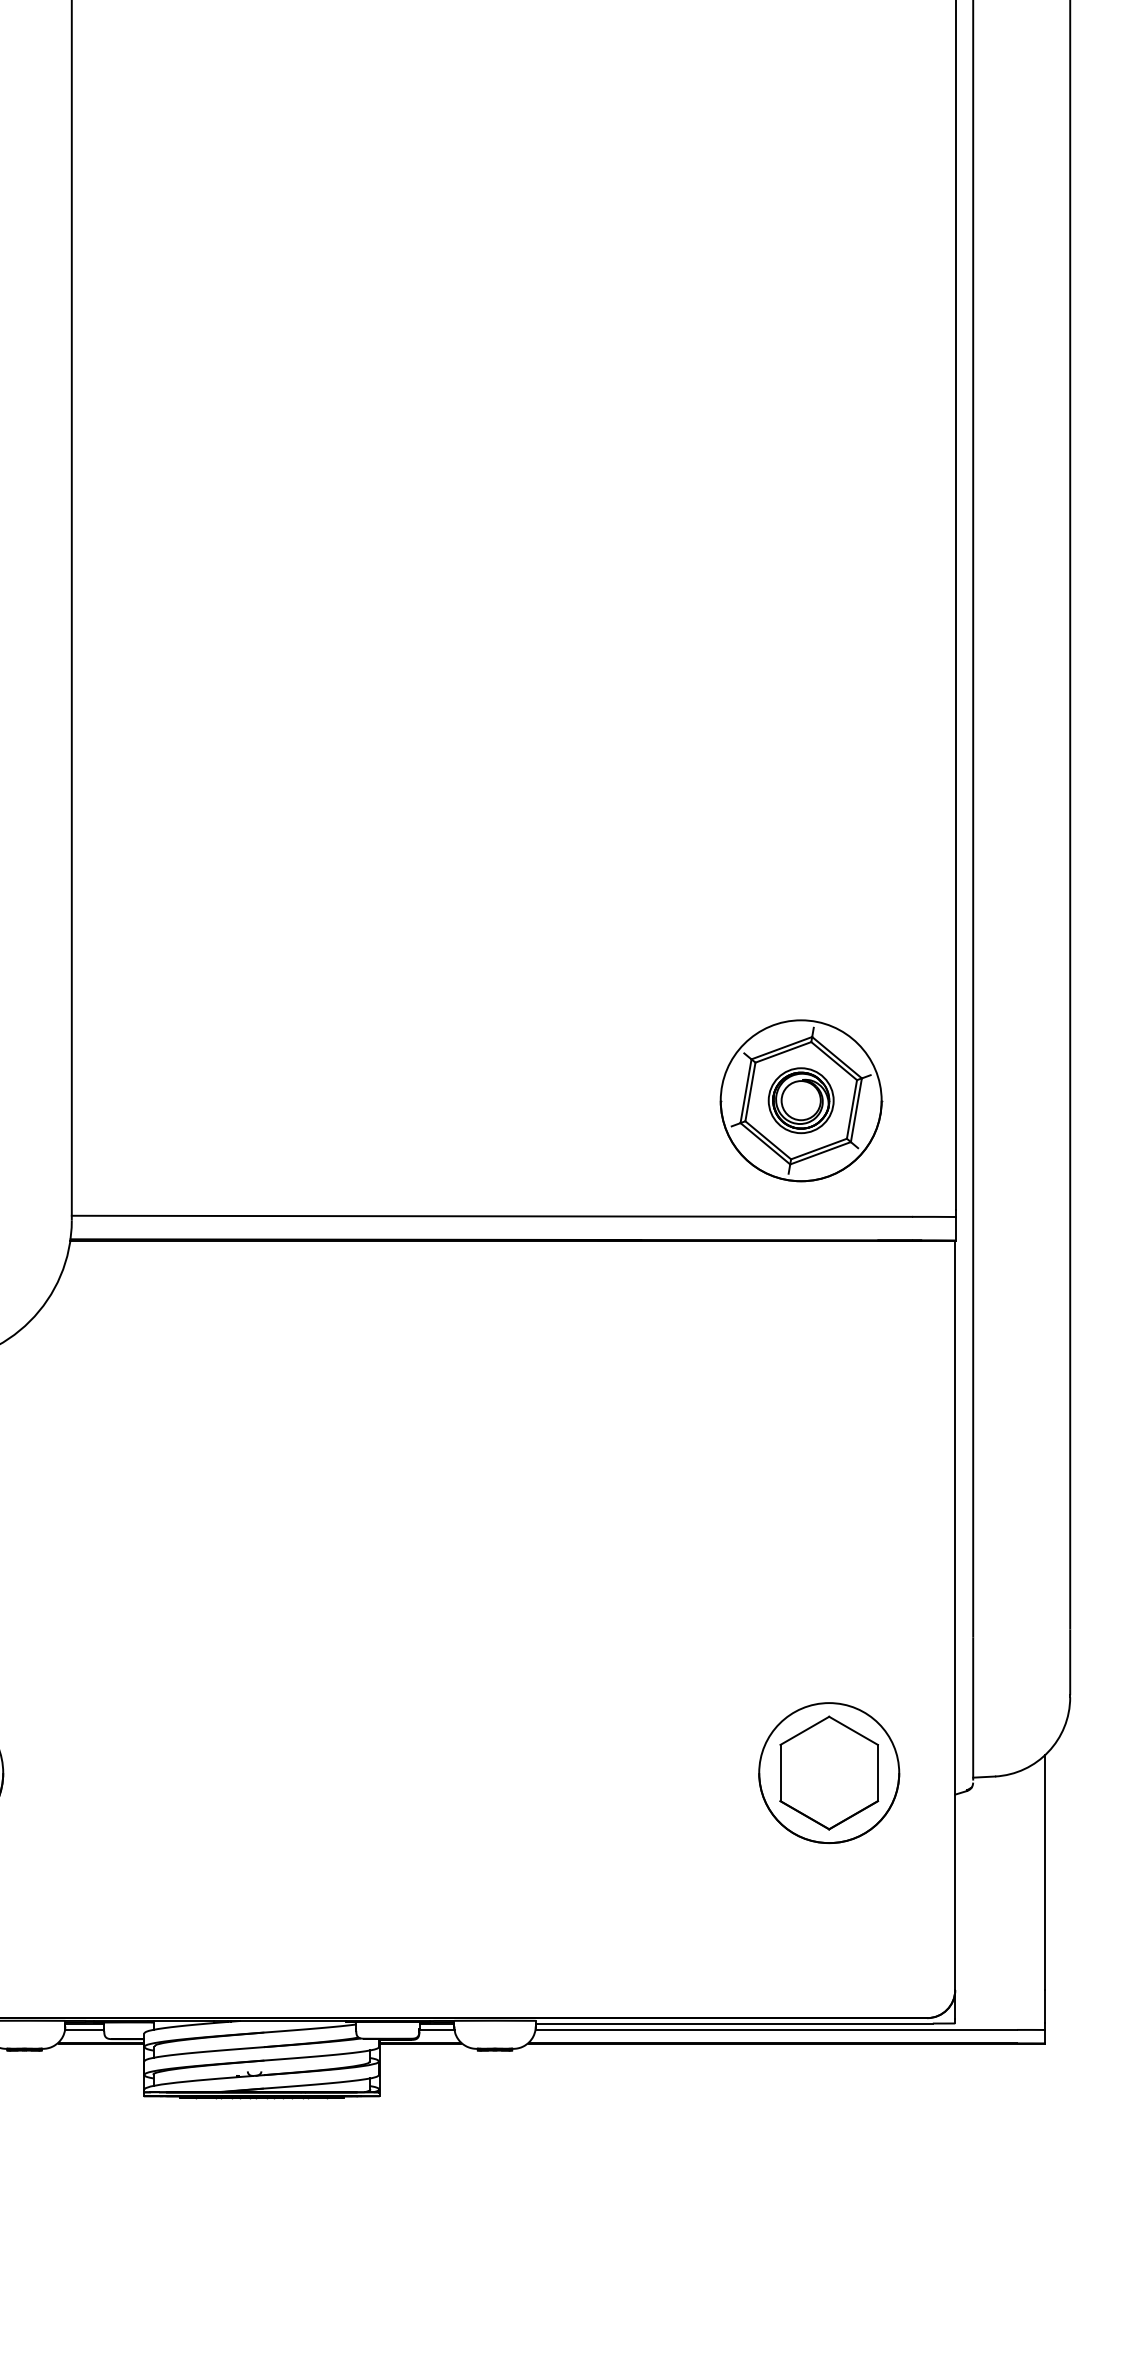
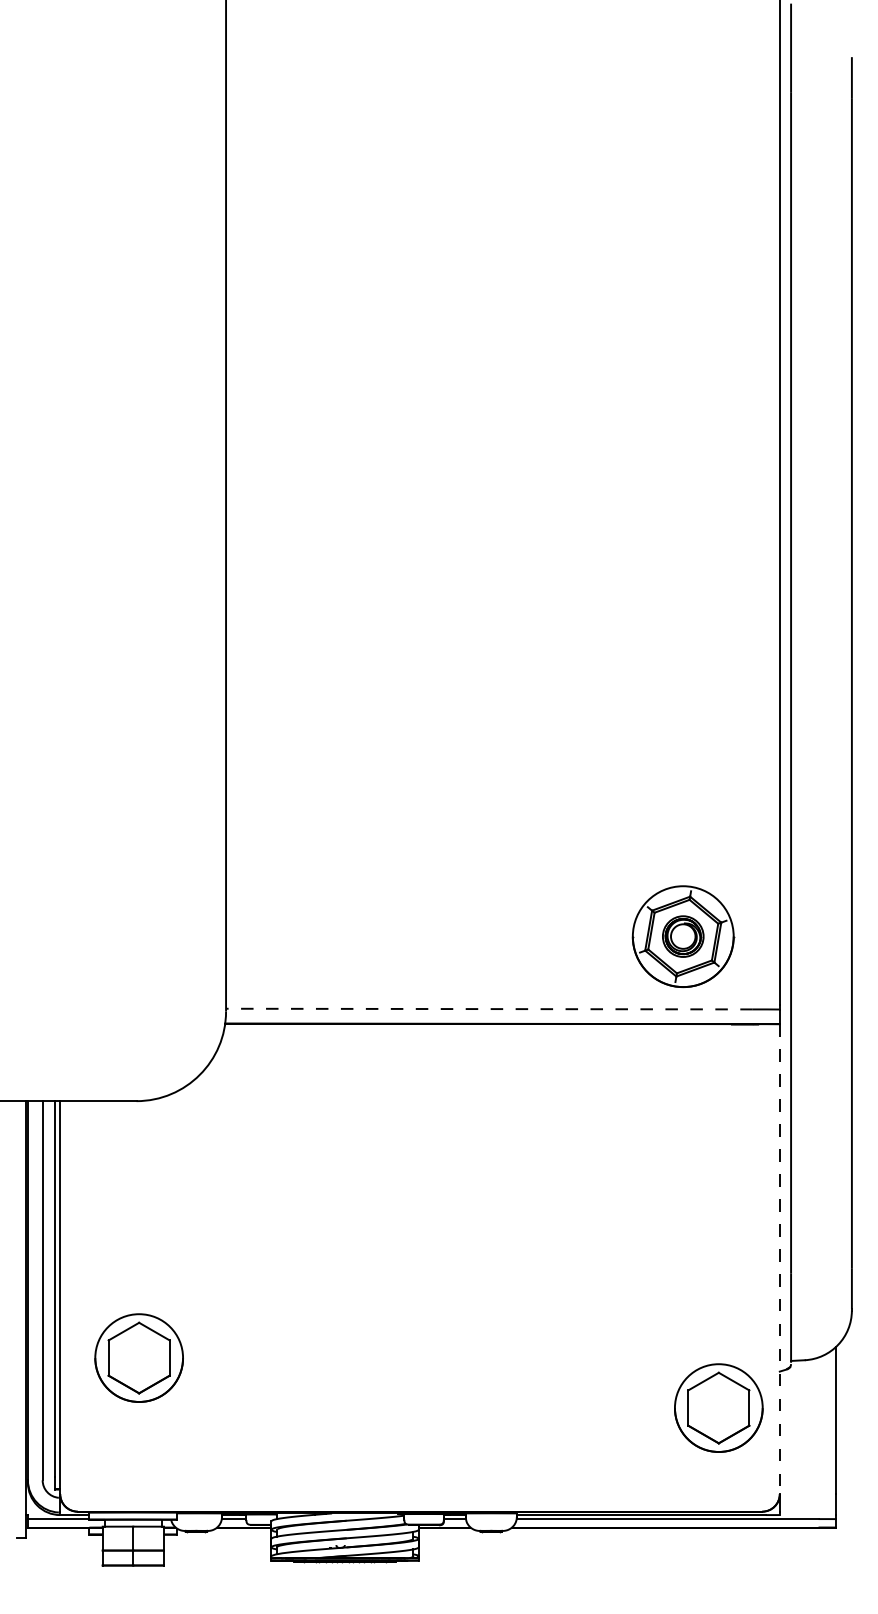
line: (490, 1216) -> (488, 1009), solid -> dashed
line: (954, 1615) -> (779, 1259), solid -> dashed
part: (828, 1772) -> (718, 1407), moved

